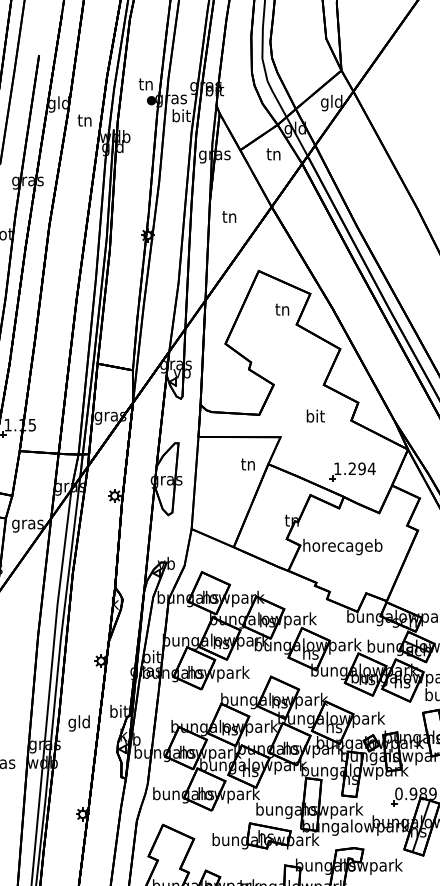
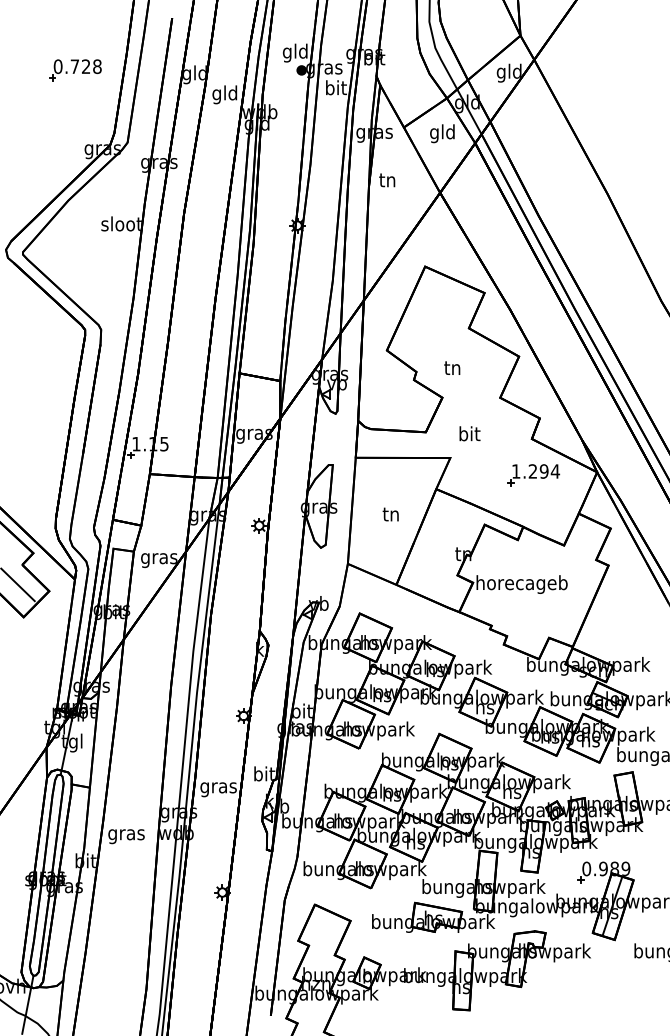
text: (145, 85) -> (294, 52), tn -> gld
text: (84, 121) -> (224, 94), tn -> gld
text: (273, 155) -> (442, 133), tn -> gld
text: (229, 217) -> (387, 180), moved
text: (282, 309) -> (452, 367), moved
text: (315, 415) -> (469, 433), moved
text: (247, 464) -> (390, 514), moved
part: (352, 472) -> (533, 475), moved
text: (79, 723) -> (218, 787), gld -> gras

